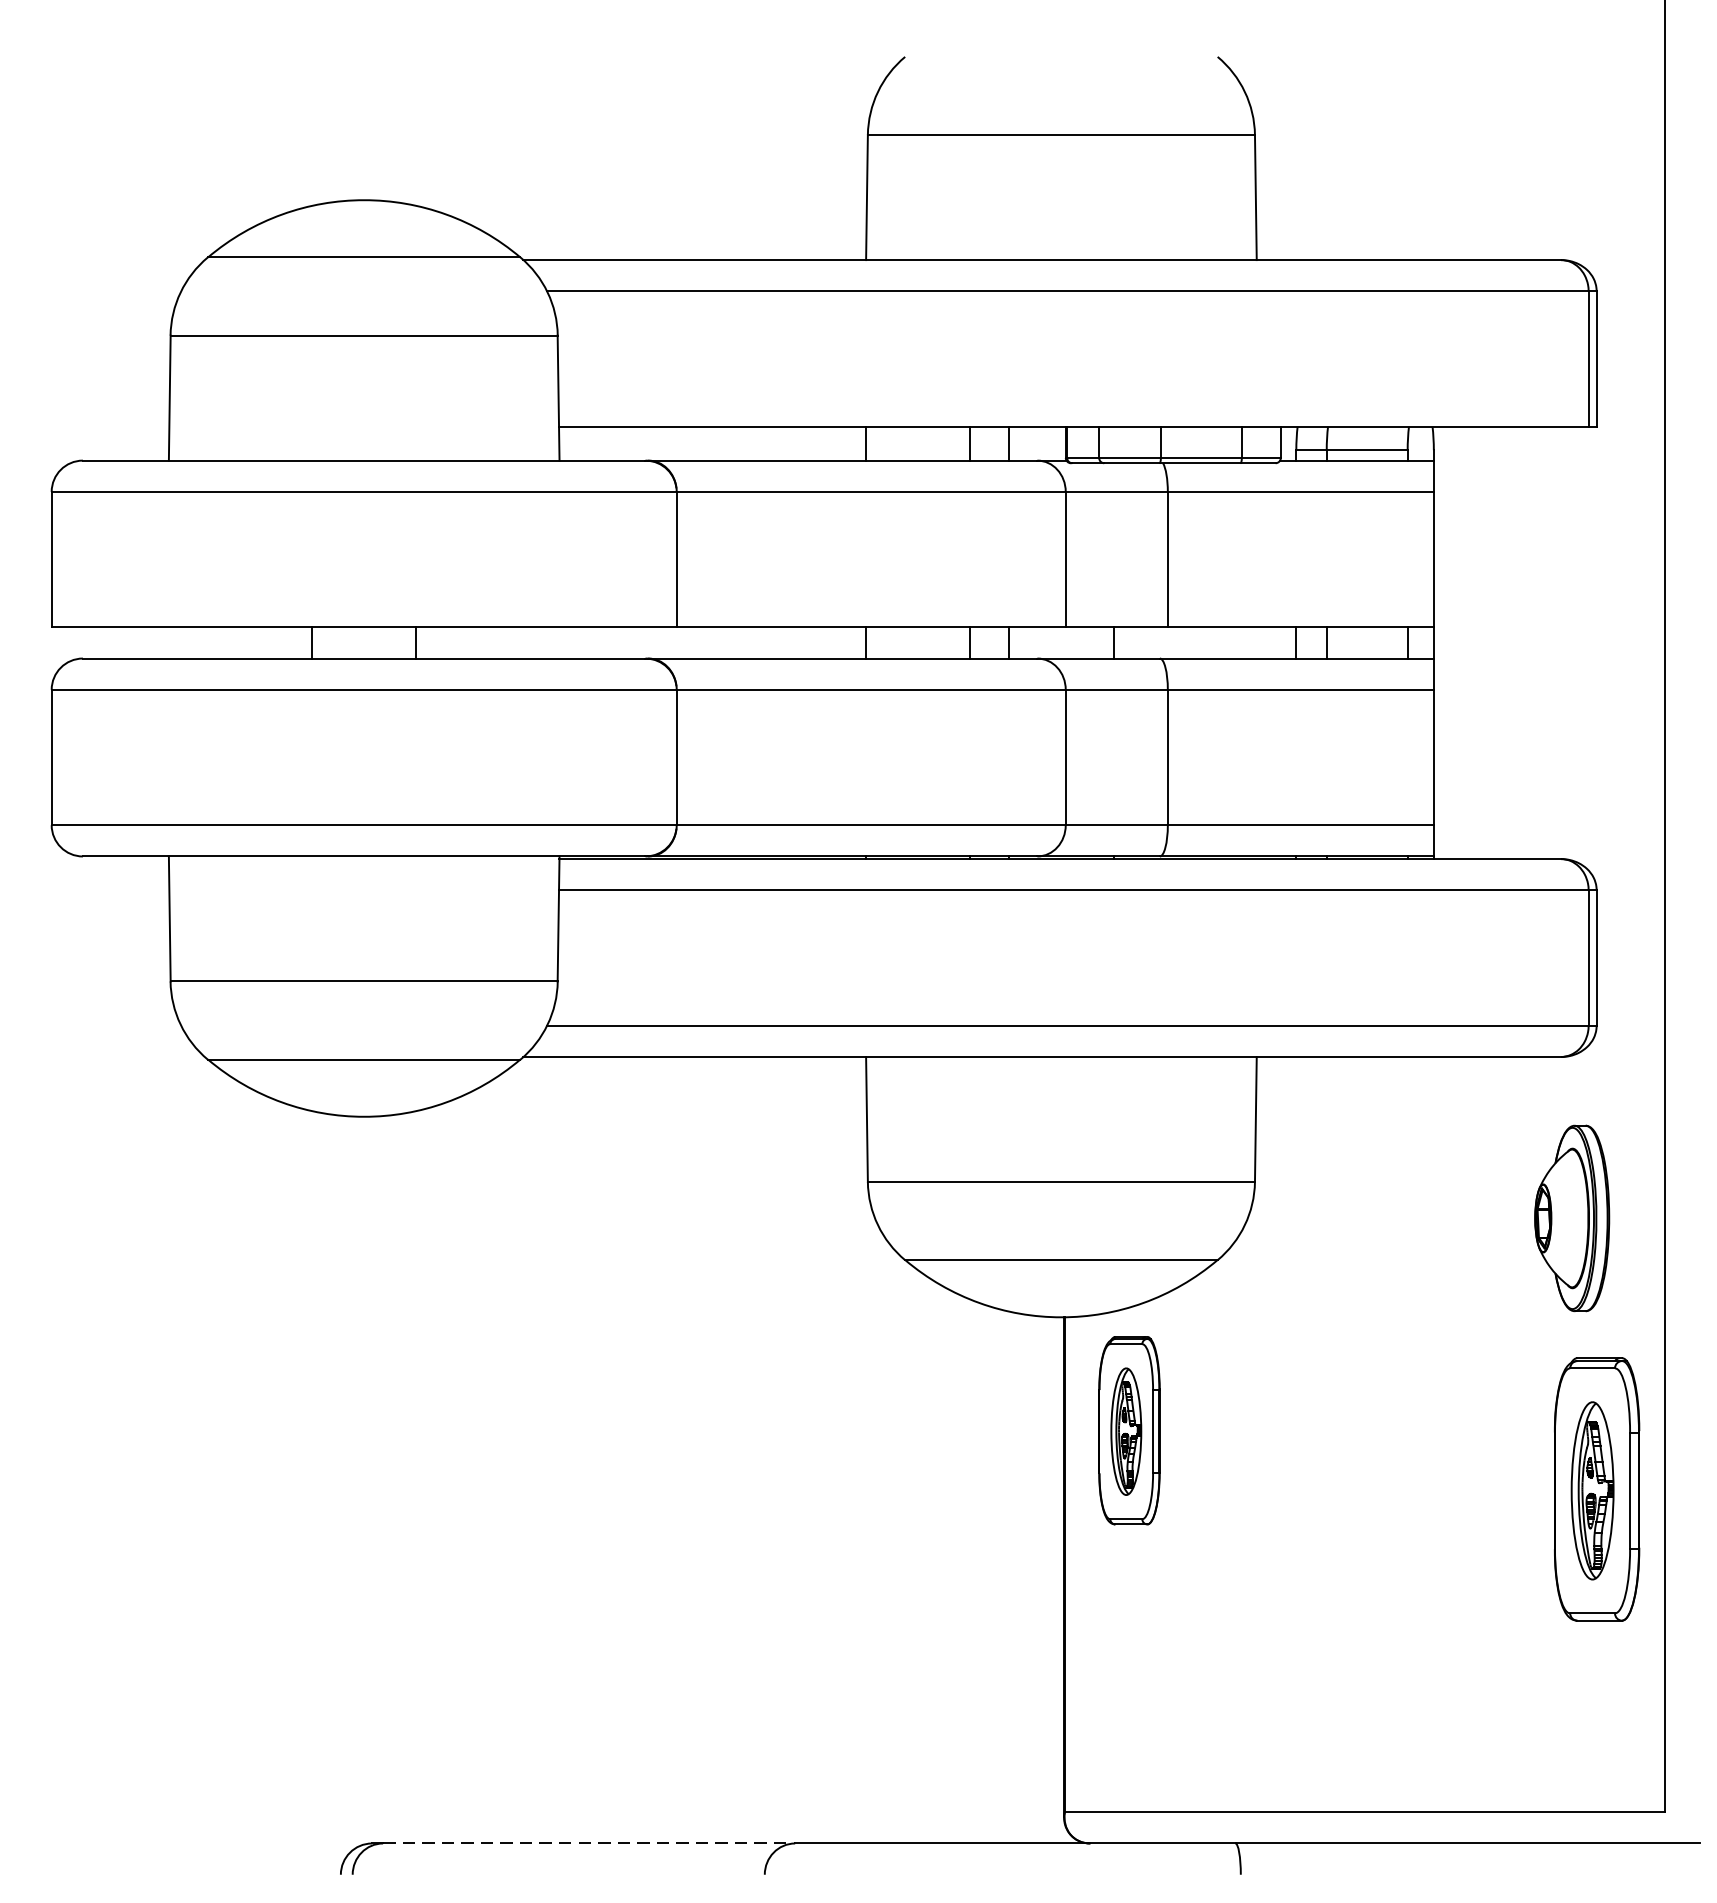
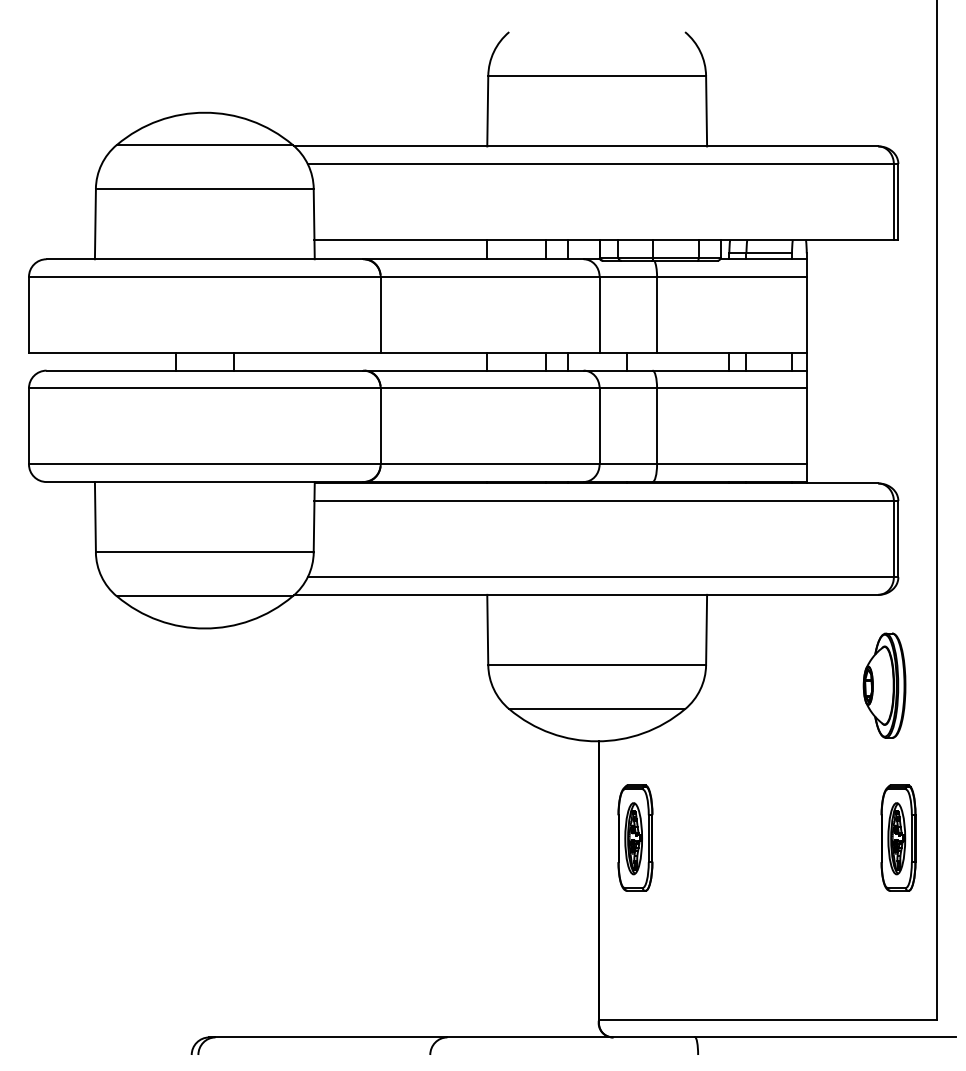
part: (1129, 1429) -> (635, 837), moved
part: (1596, 1488) -> (898, 837), size x0.71
line: (589, 1843) -> (331, 1037), dashed -> solid

